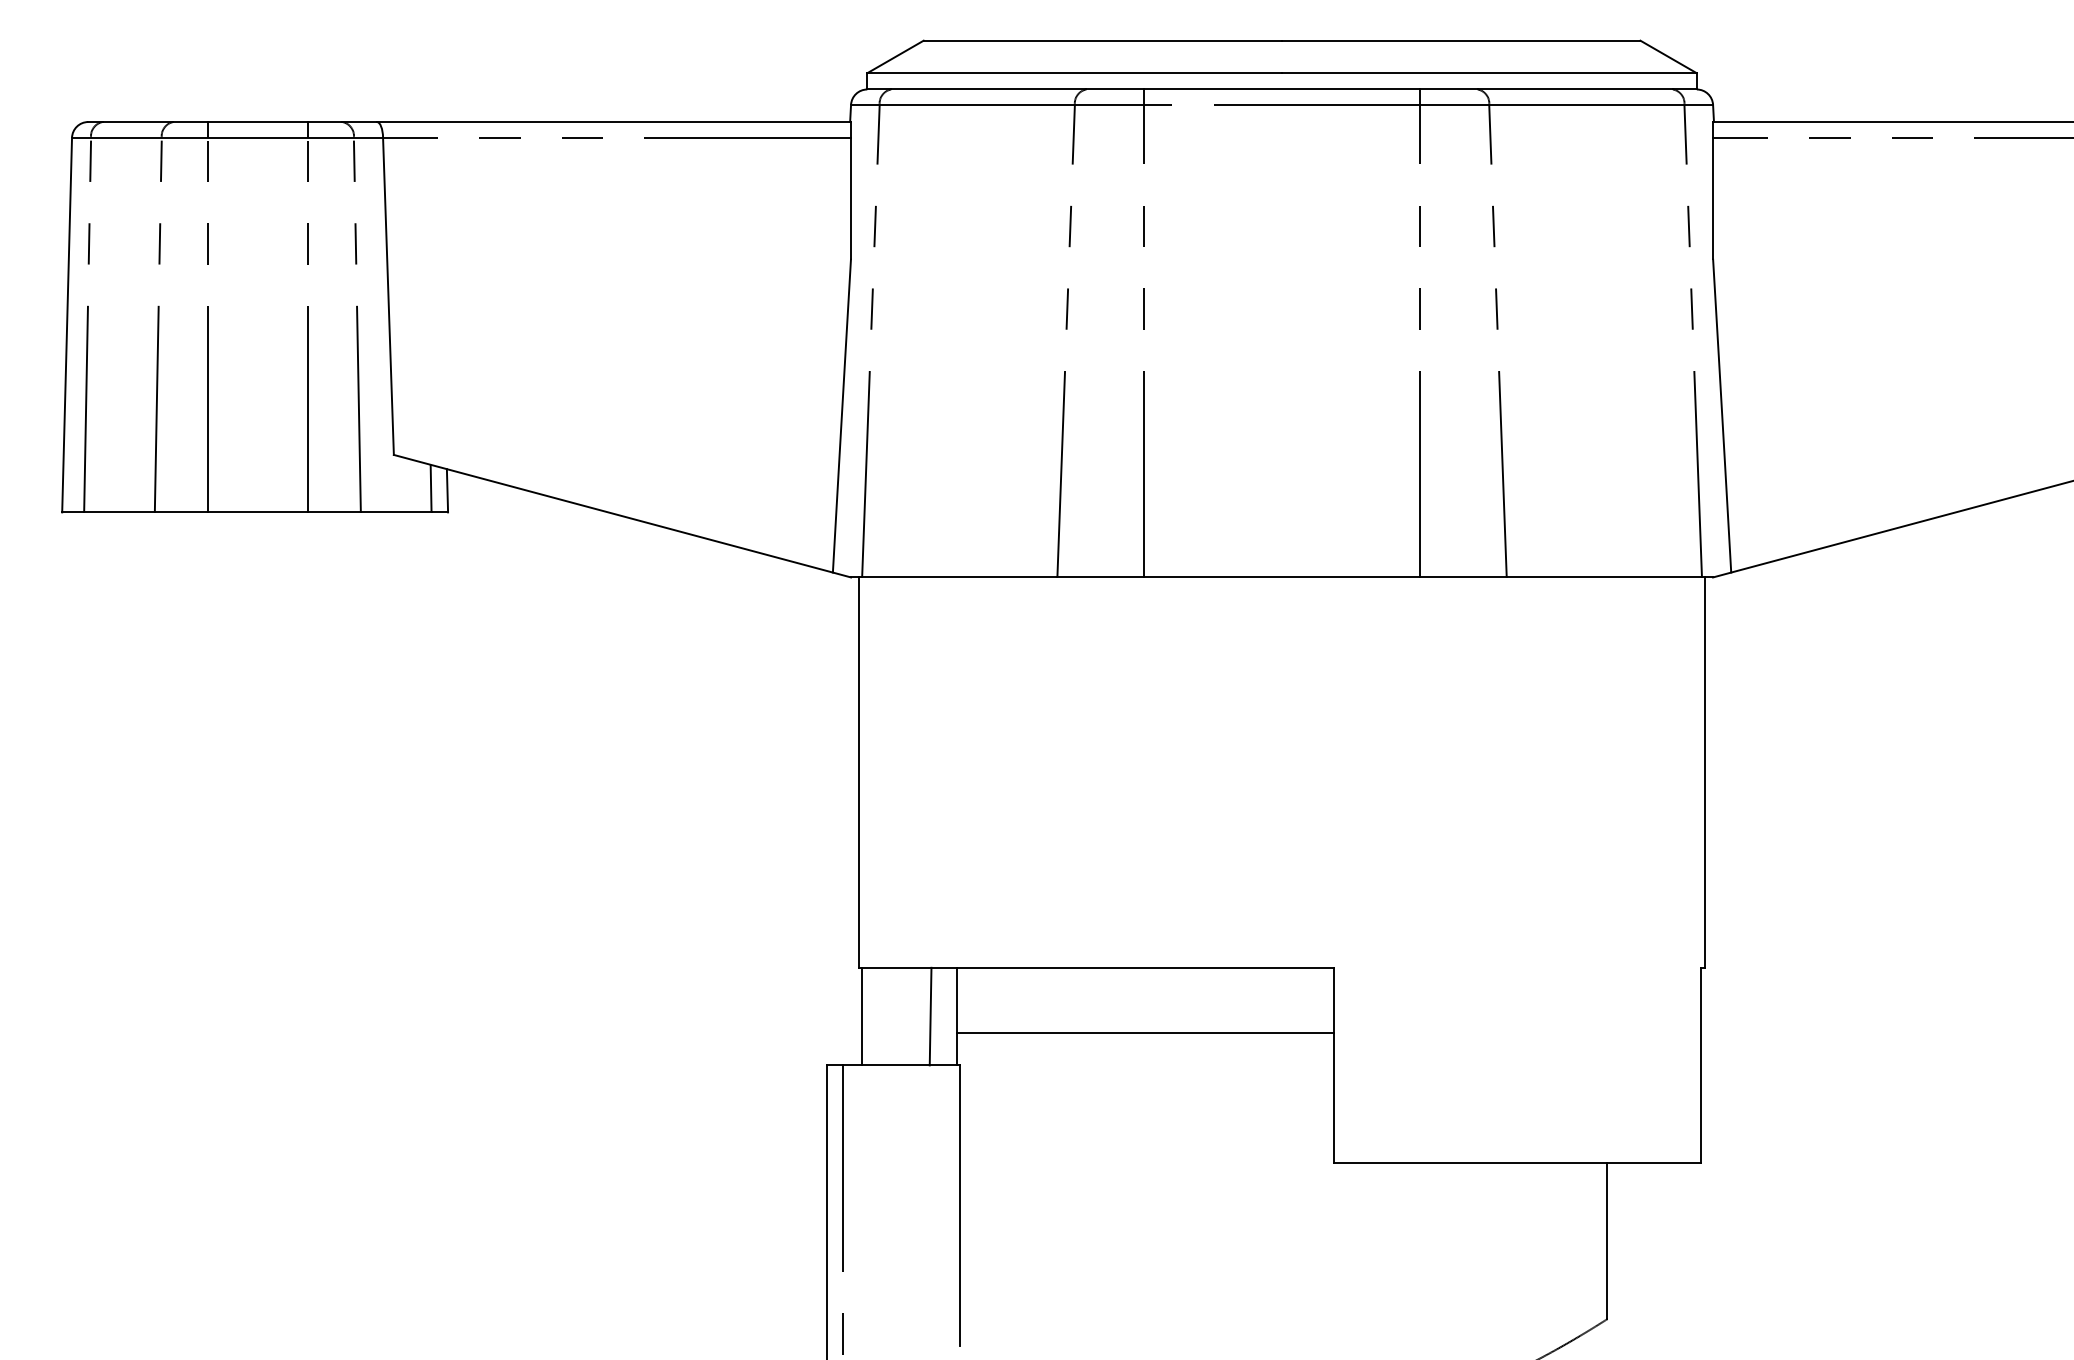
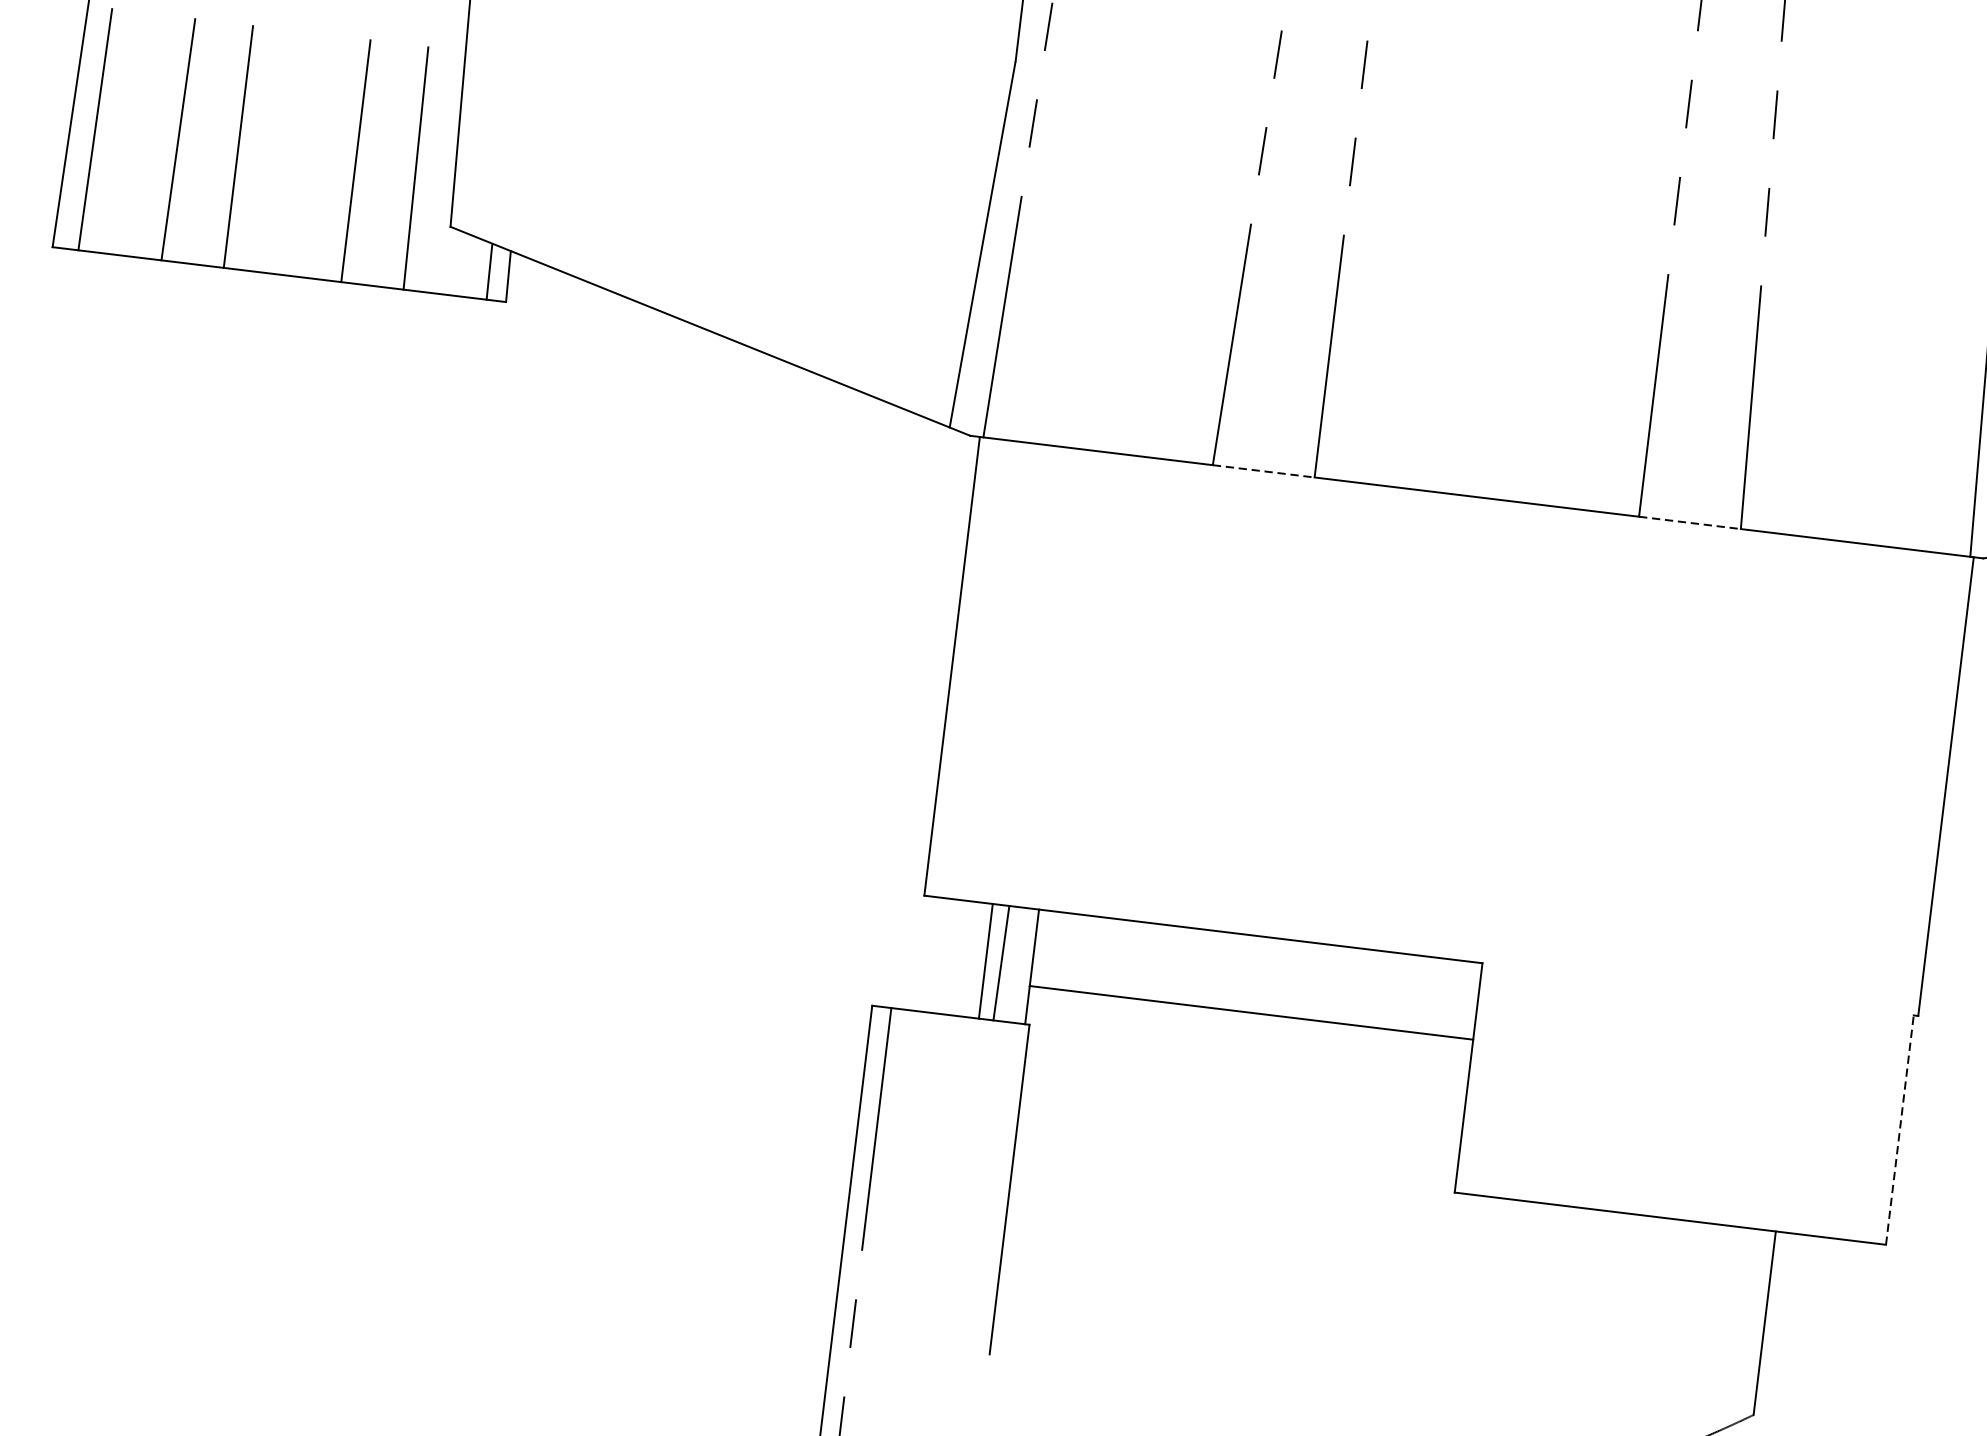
line: (1101, 577) -> (1264, 471), solid -> dashed
line: (1463, 577) -> (1690, 522), solid -> dashed
line: (862, 1016) -> (986, 961), moved
line: (1701, 1065) -> (1900, 1130), solid -> dashed

